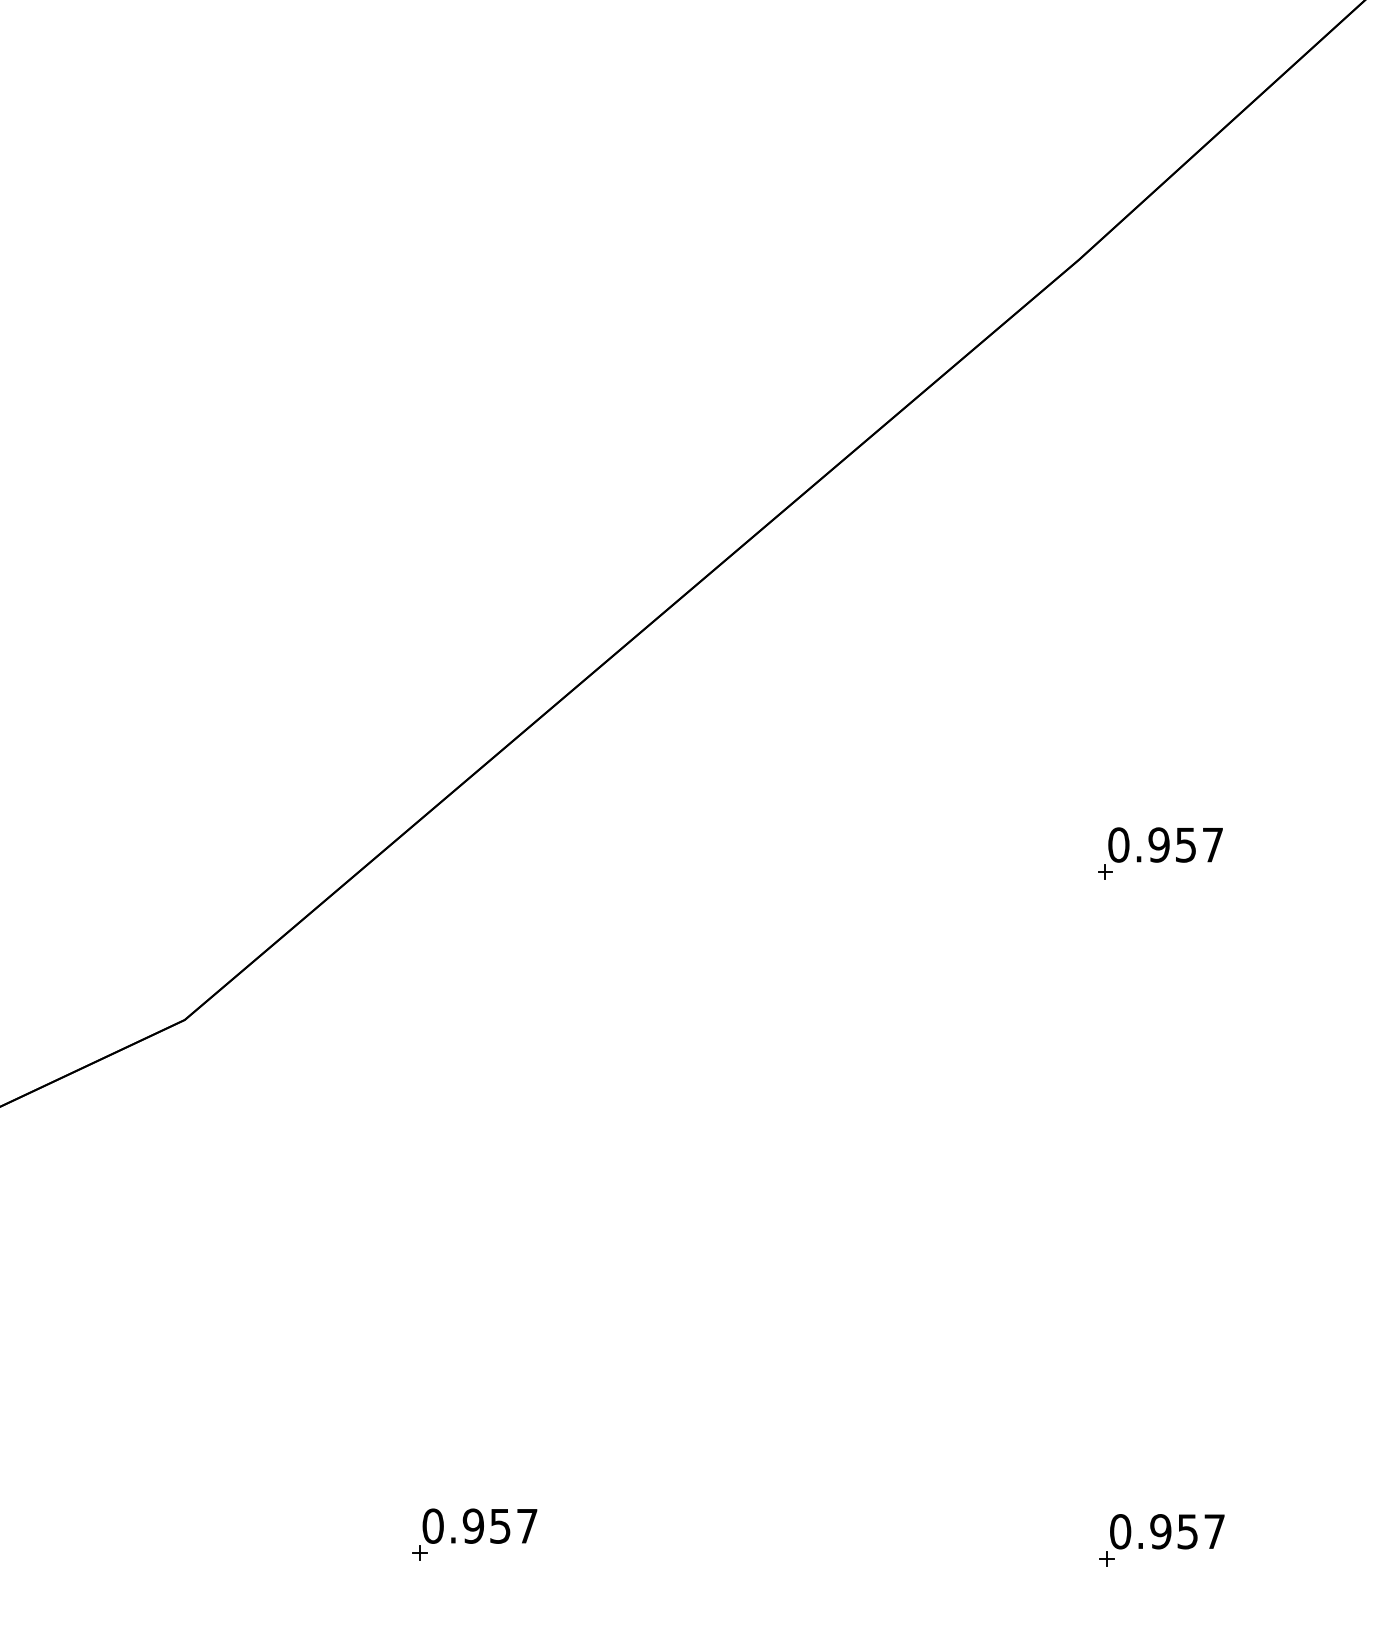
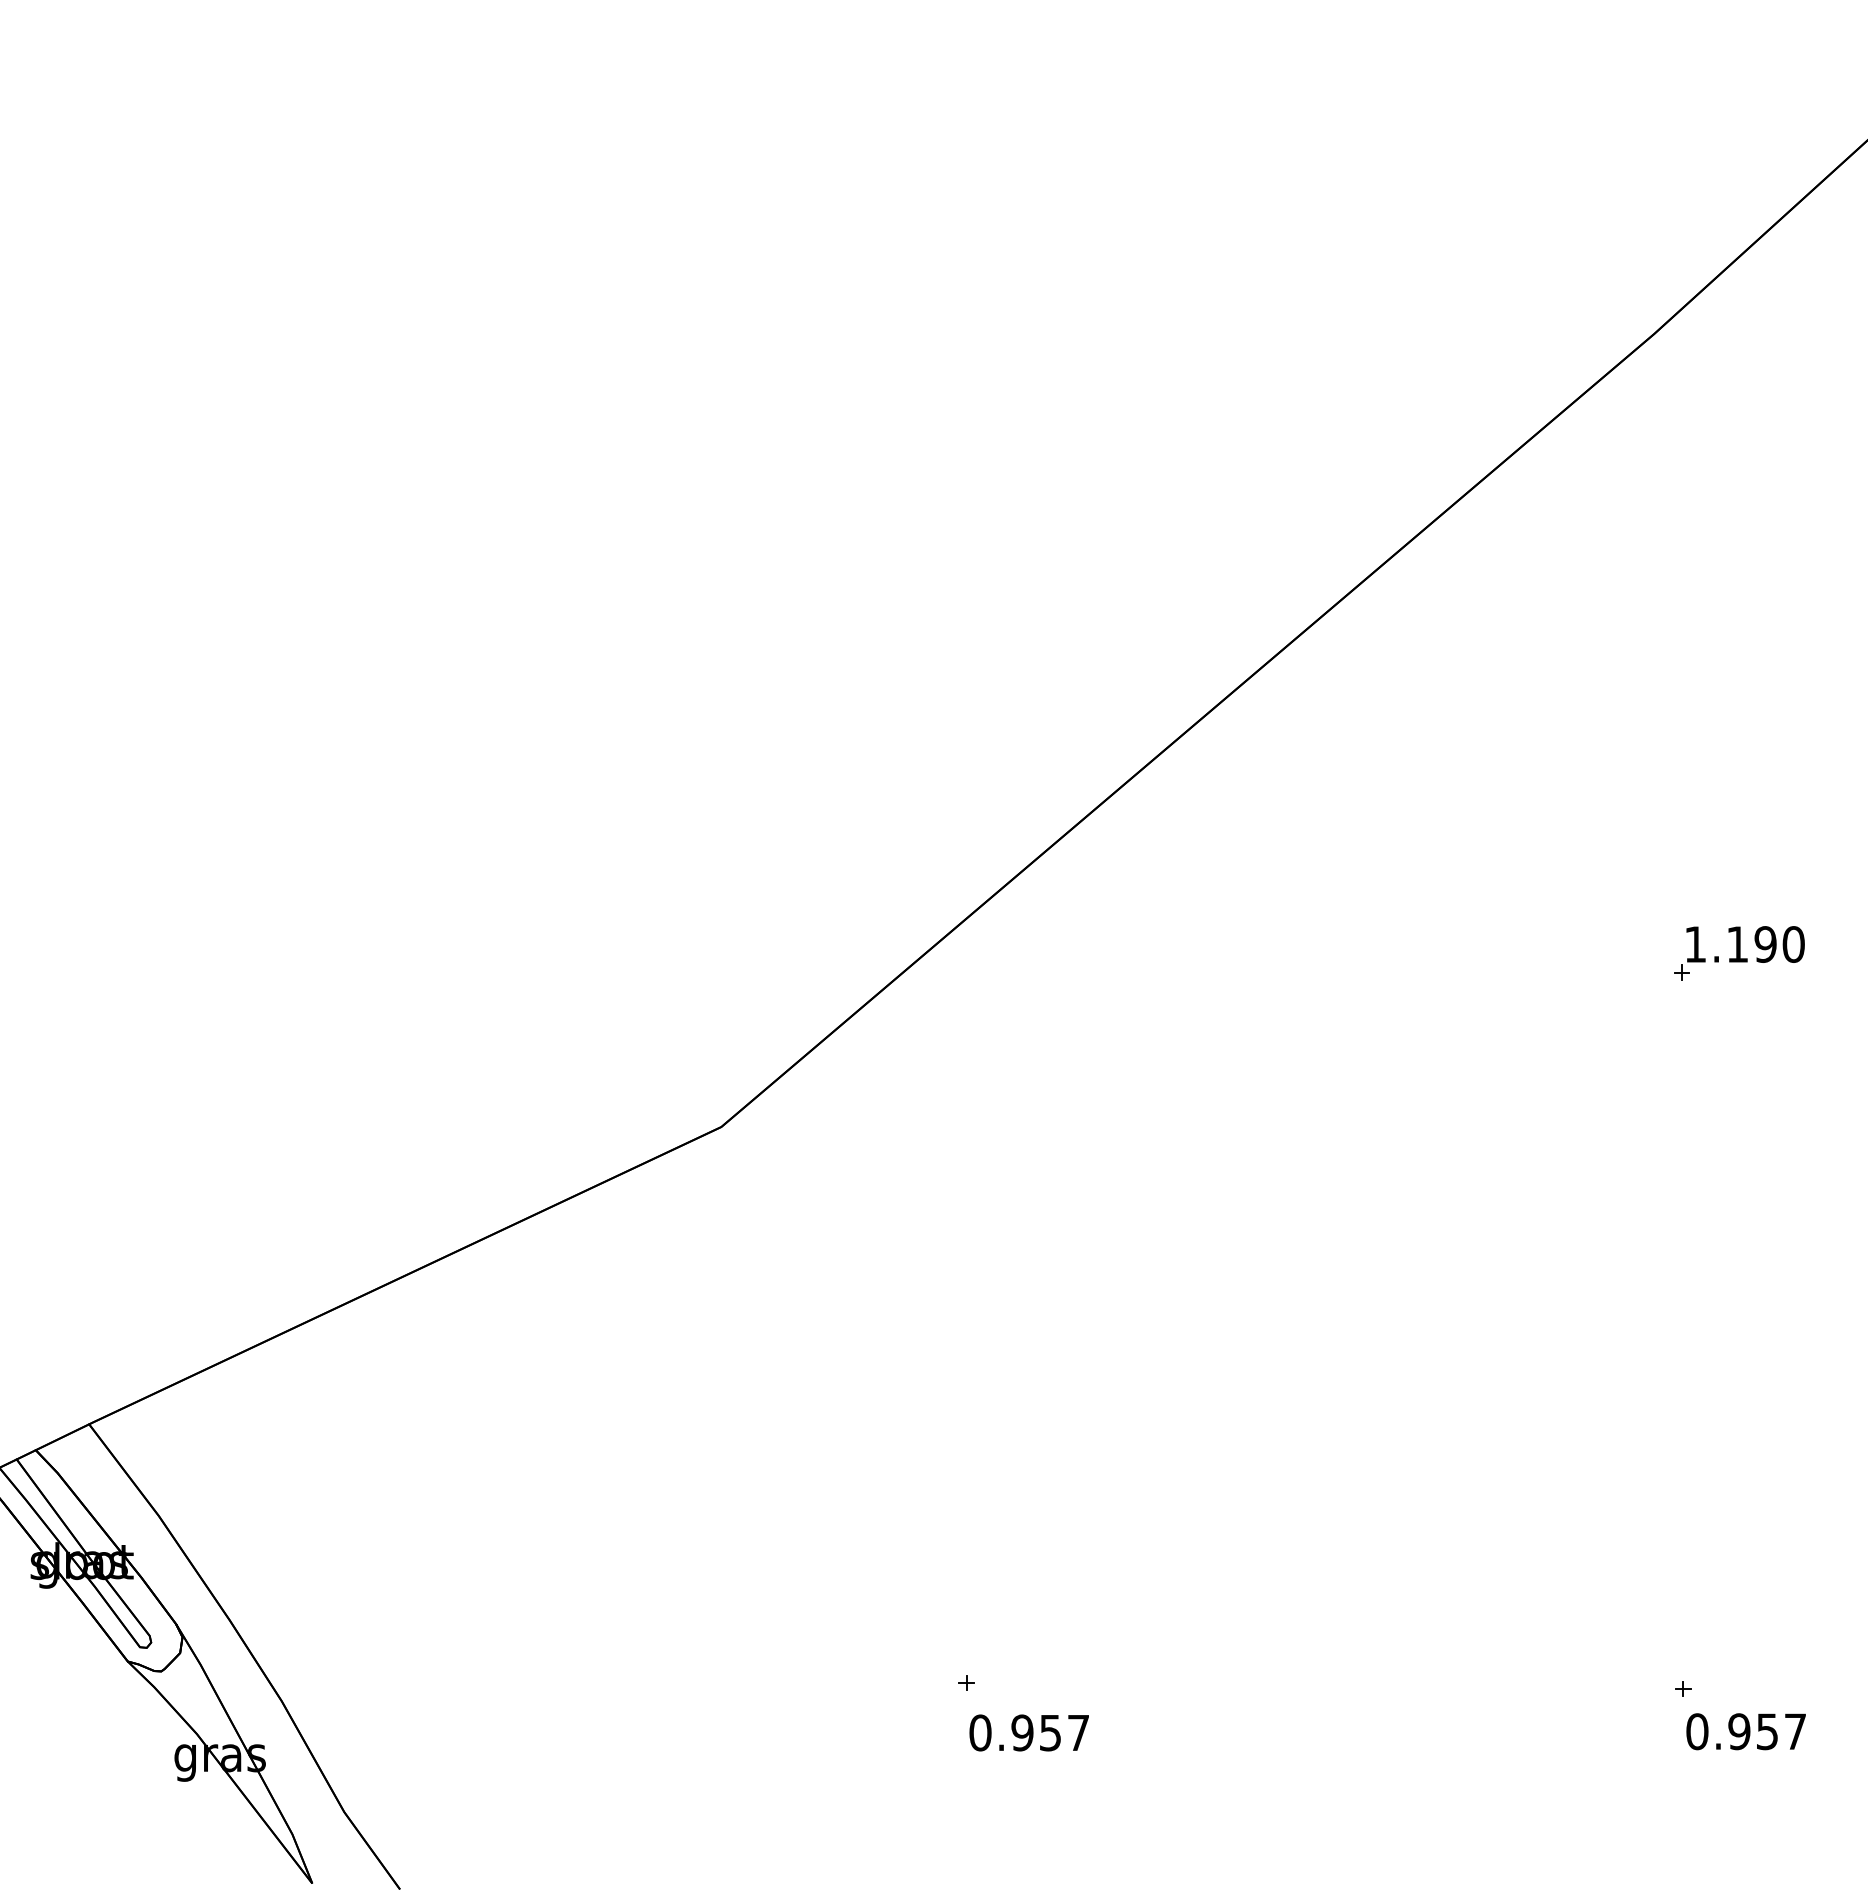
text: (1165, 845) -> (1744, 944), 0.957 -> 1.190
text: (479, 1525) -> (1028, 1732), moved
text: (1166, 1531) -> (1745, 1731), moved

